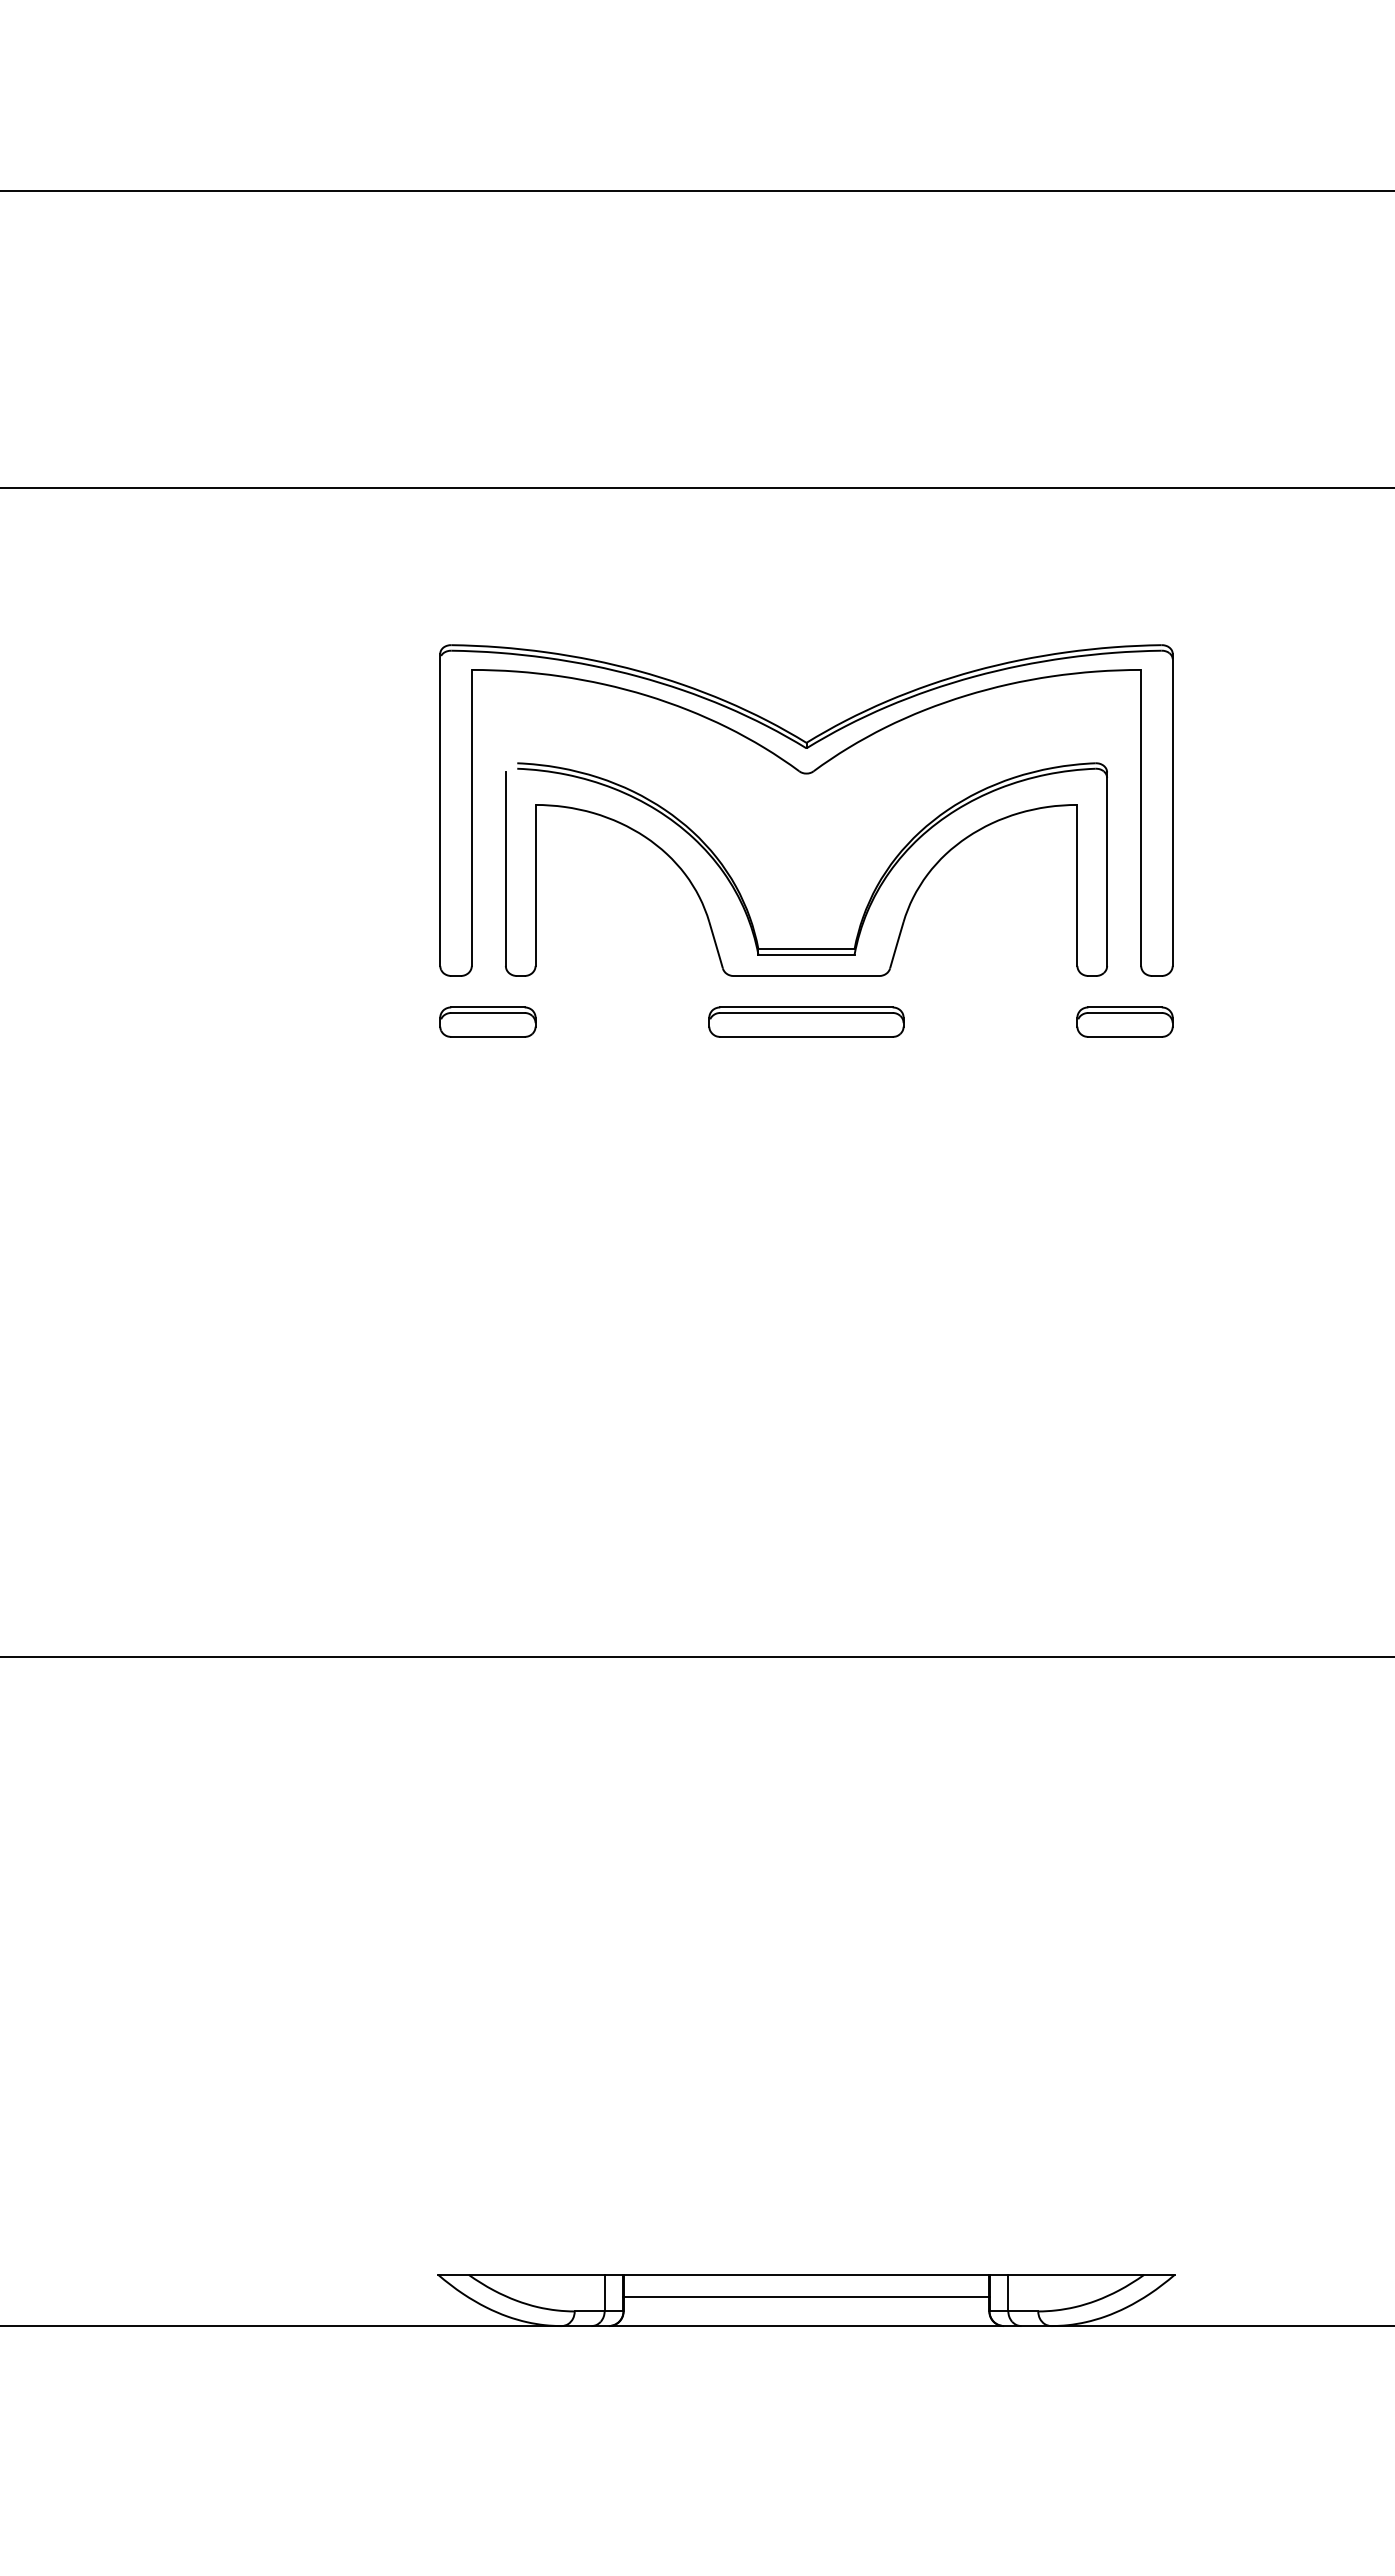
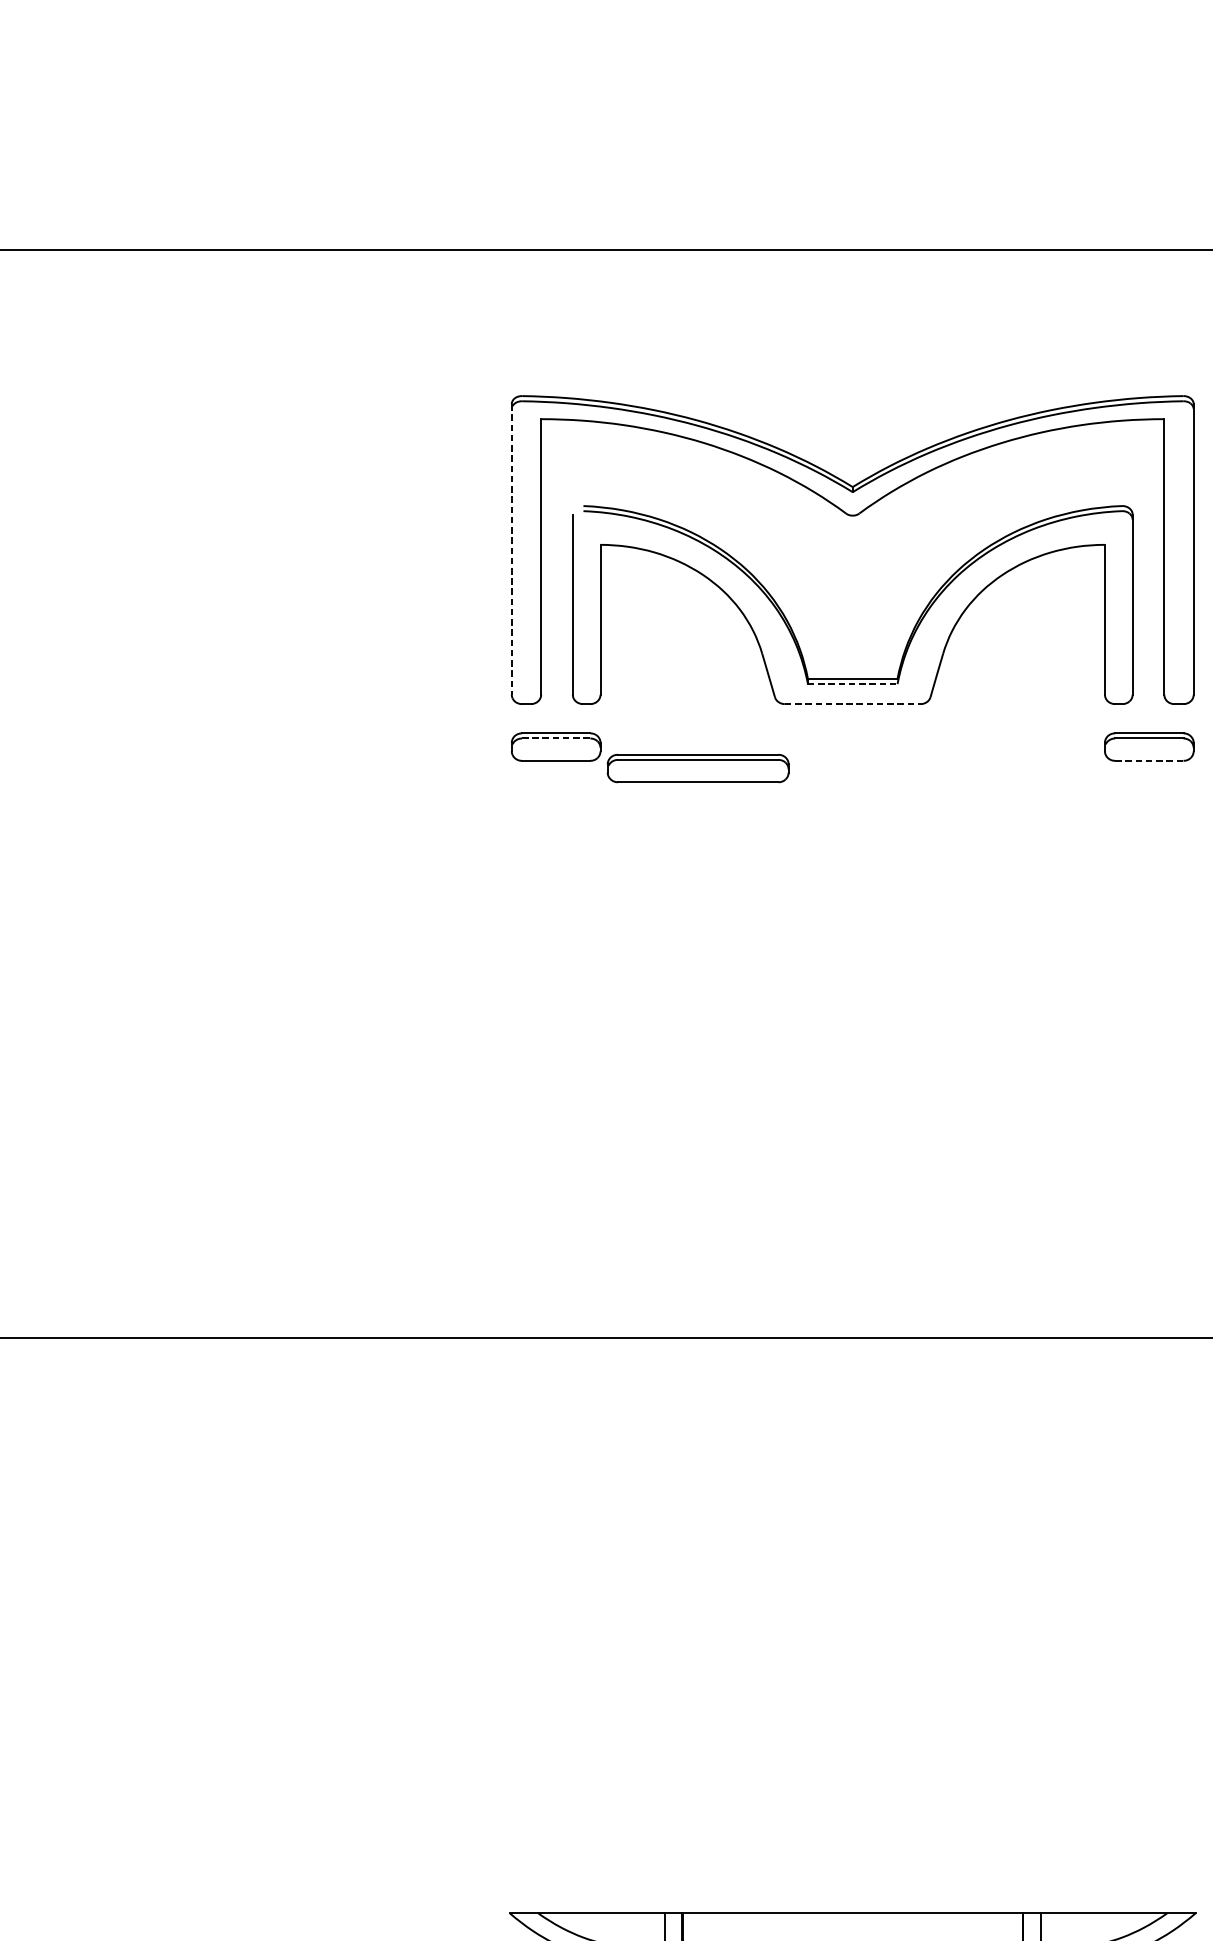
line: (440, 810) -> (512, 550), solid -> dashed
line: (806, 954) -> (852, 684), solid -> dashed
line: (806, 976) -> (852, 704), solid -> dashed
line: (487, 1012) -> (555, 738), solid -> dashed
part: (806, 1021) -> (698, 767), moved
line: (1125, 1036) -> (1149, 760), solid -> dashed
line: (806, 2296) -> (852, 1933), removed

